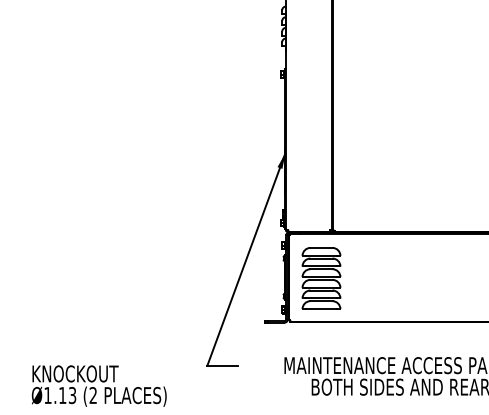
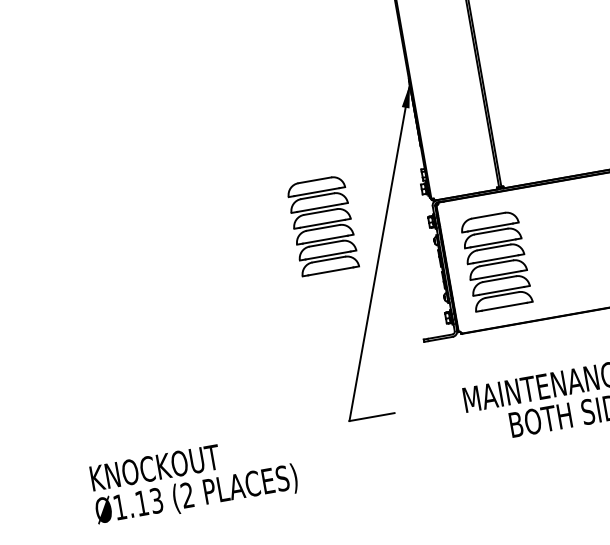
part: (212, 235) -> (322, 225), added

